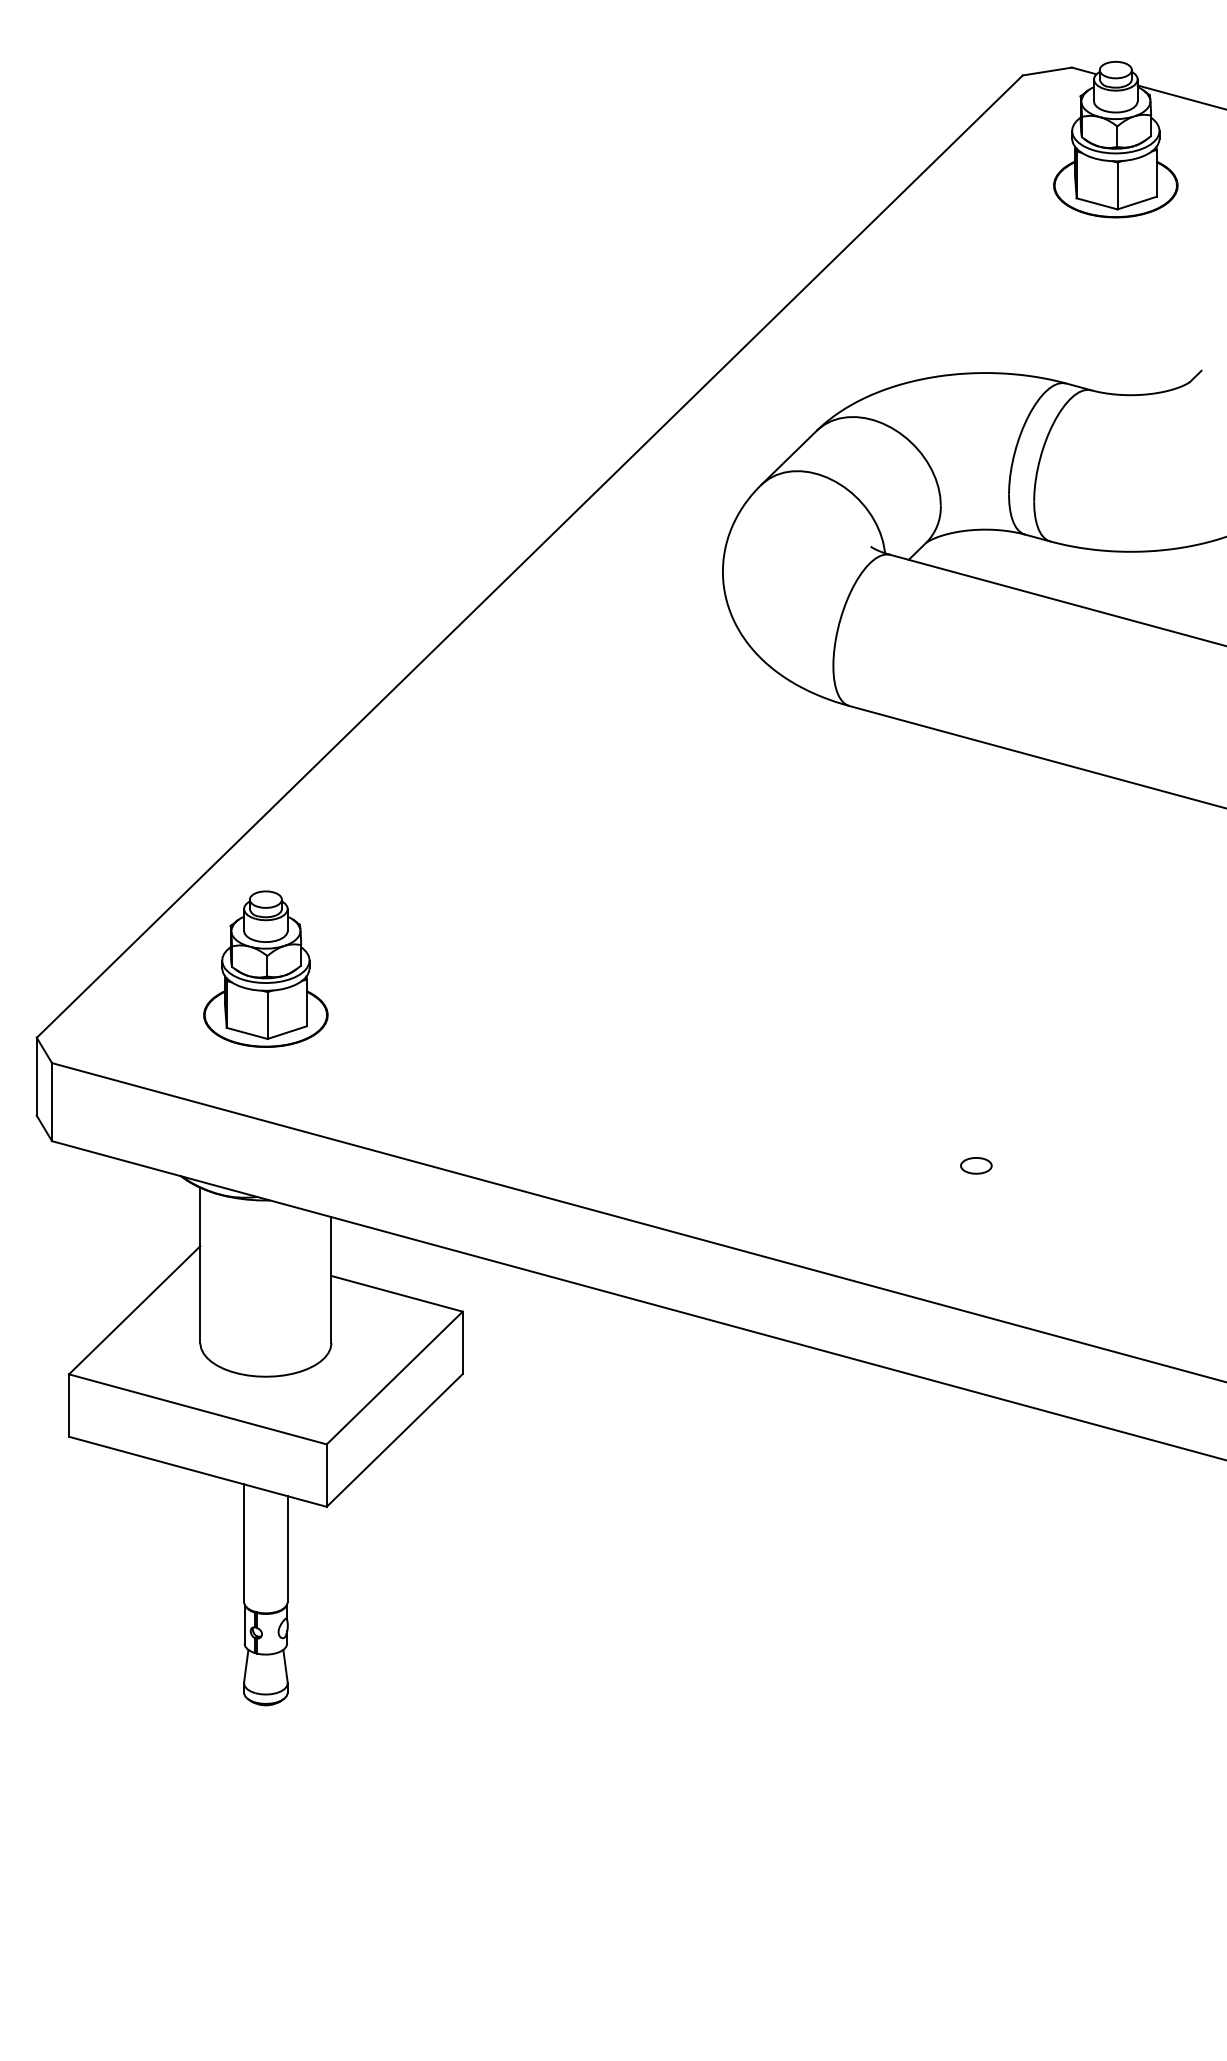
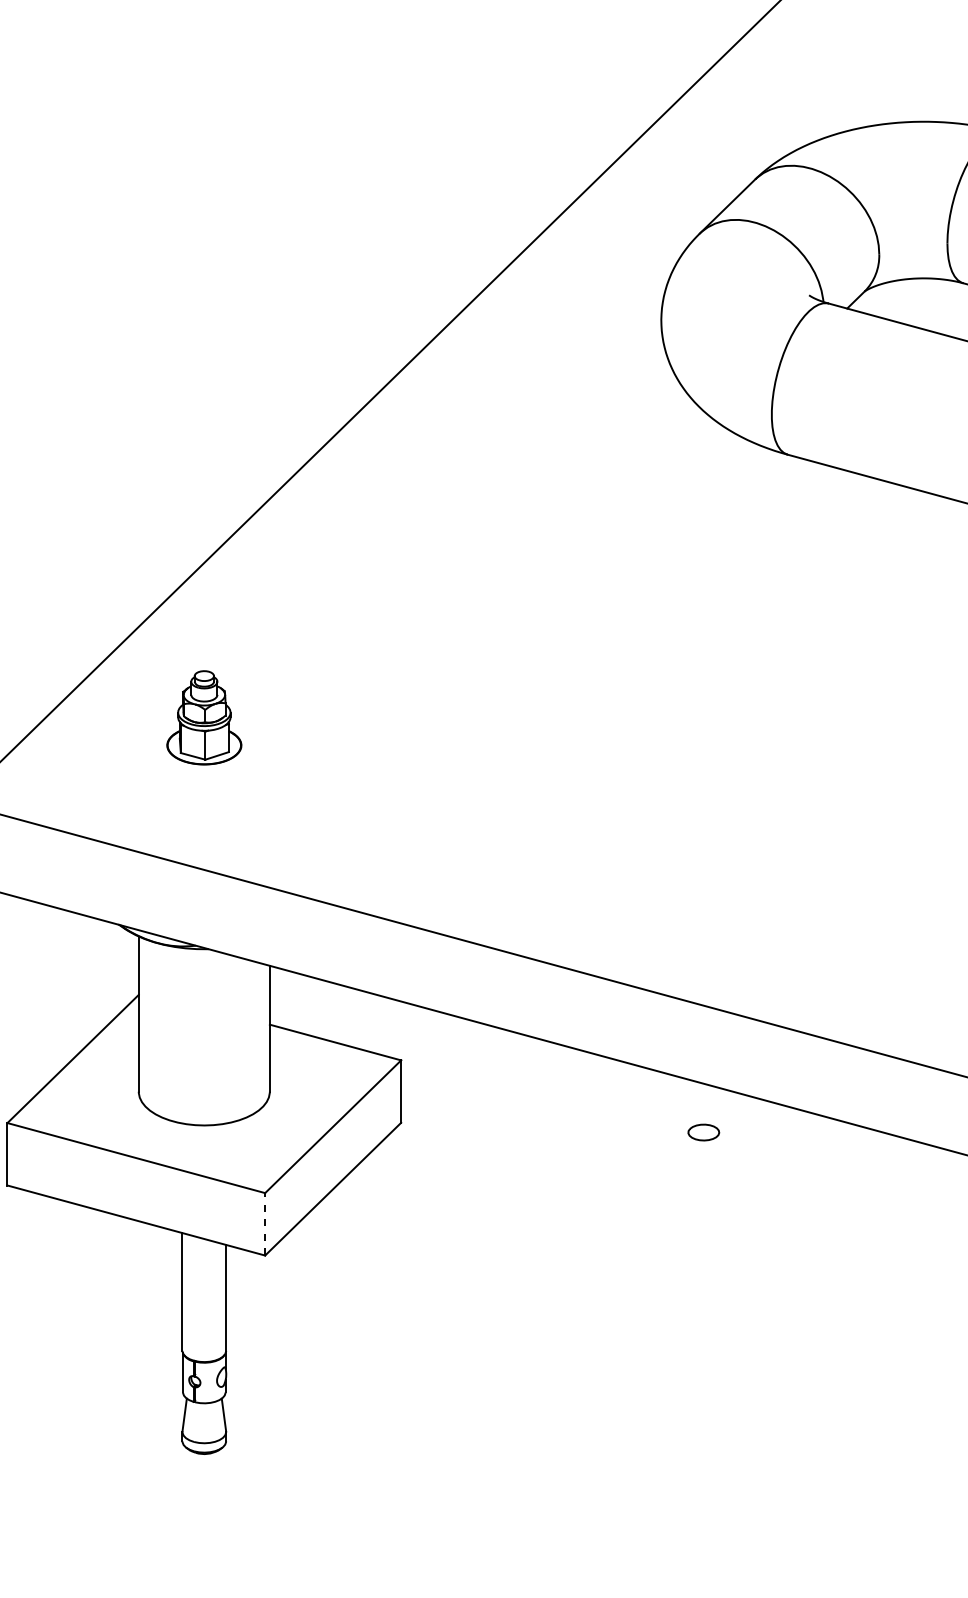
part: (265, 968) -> (203, 717), size x0.6
part: (976, 1165) -> (703, 1132), moved
line: (326, 1475) -> (264, 1224), solid -> dashed

